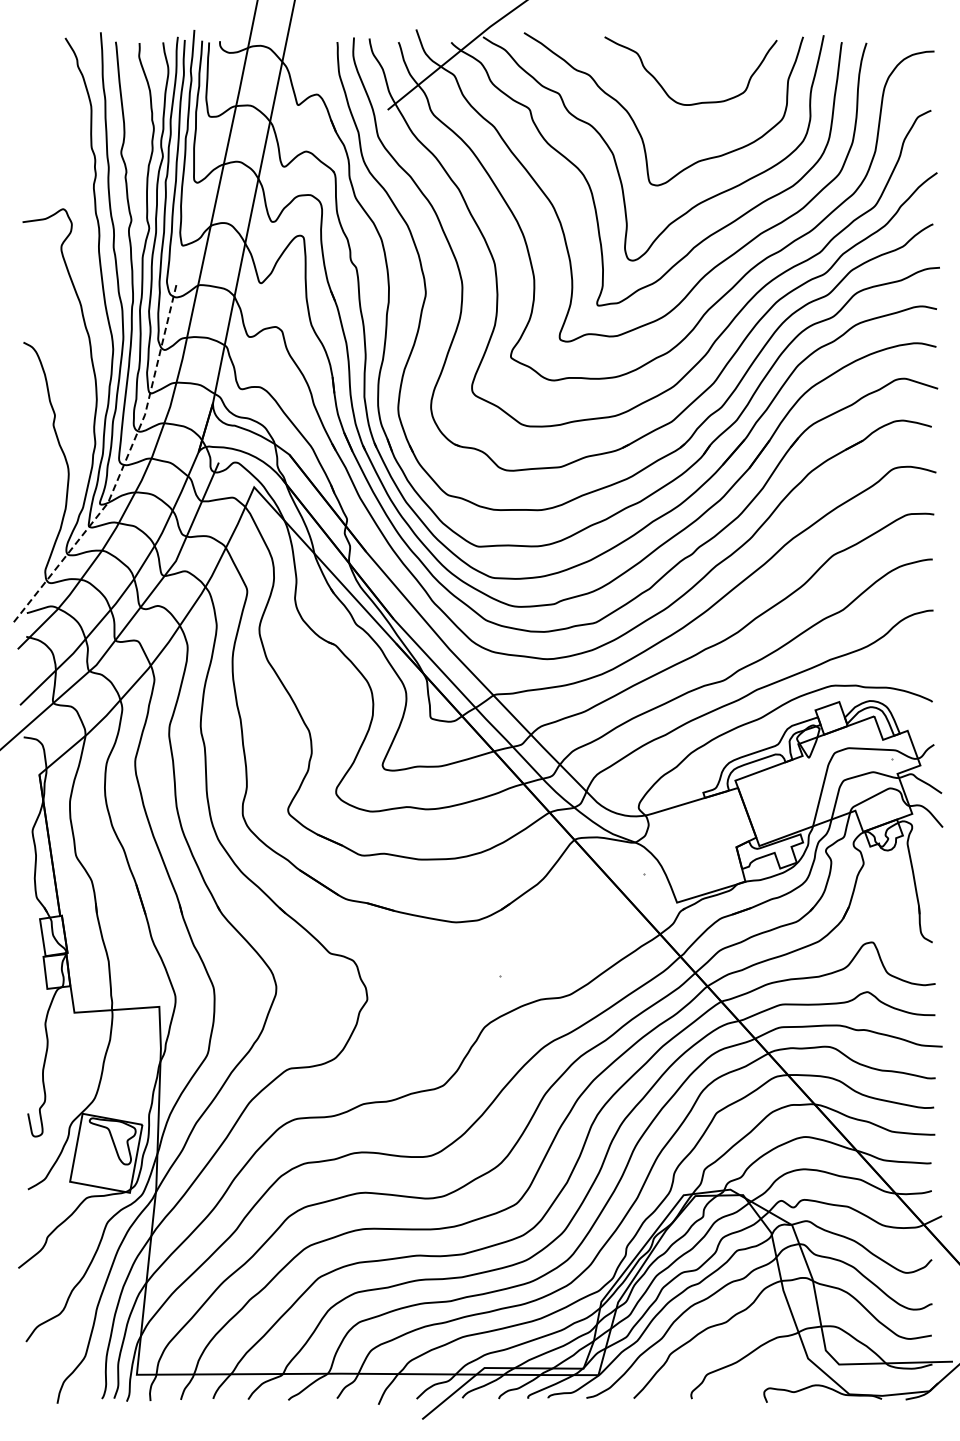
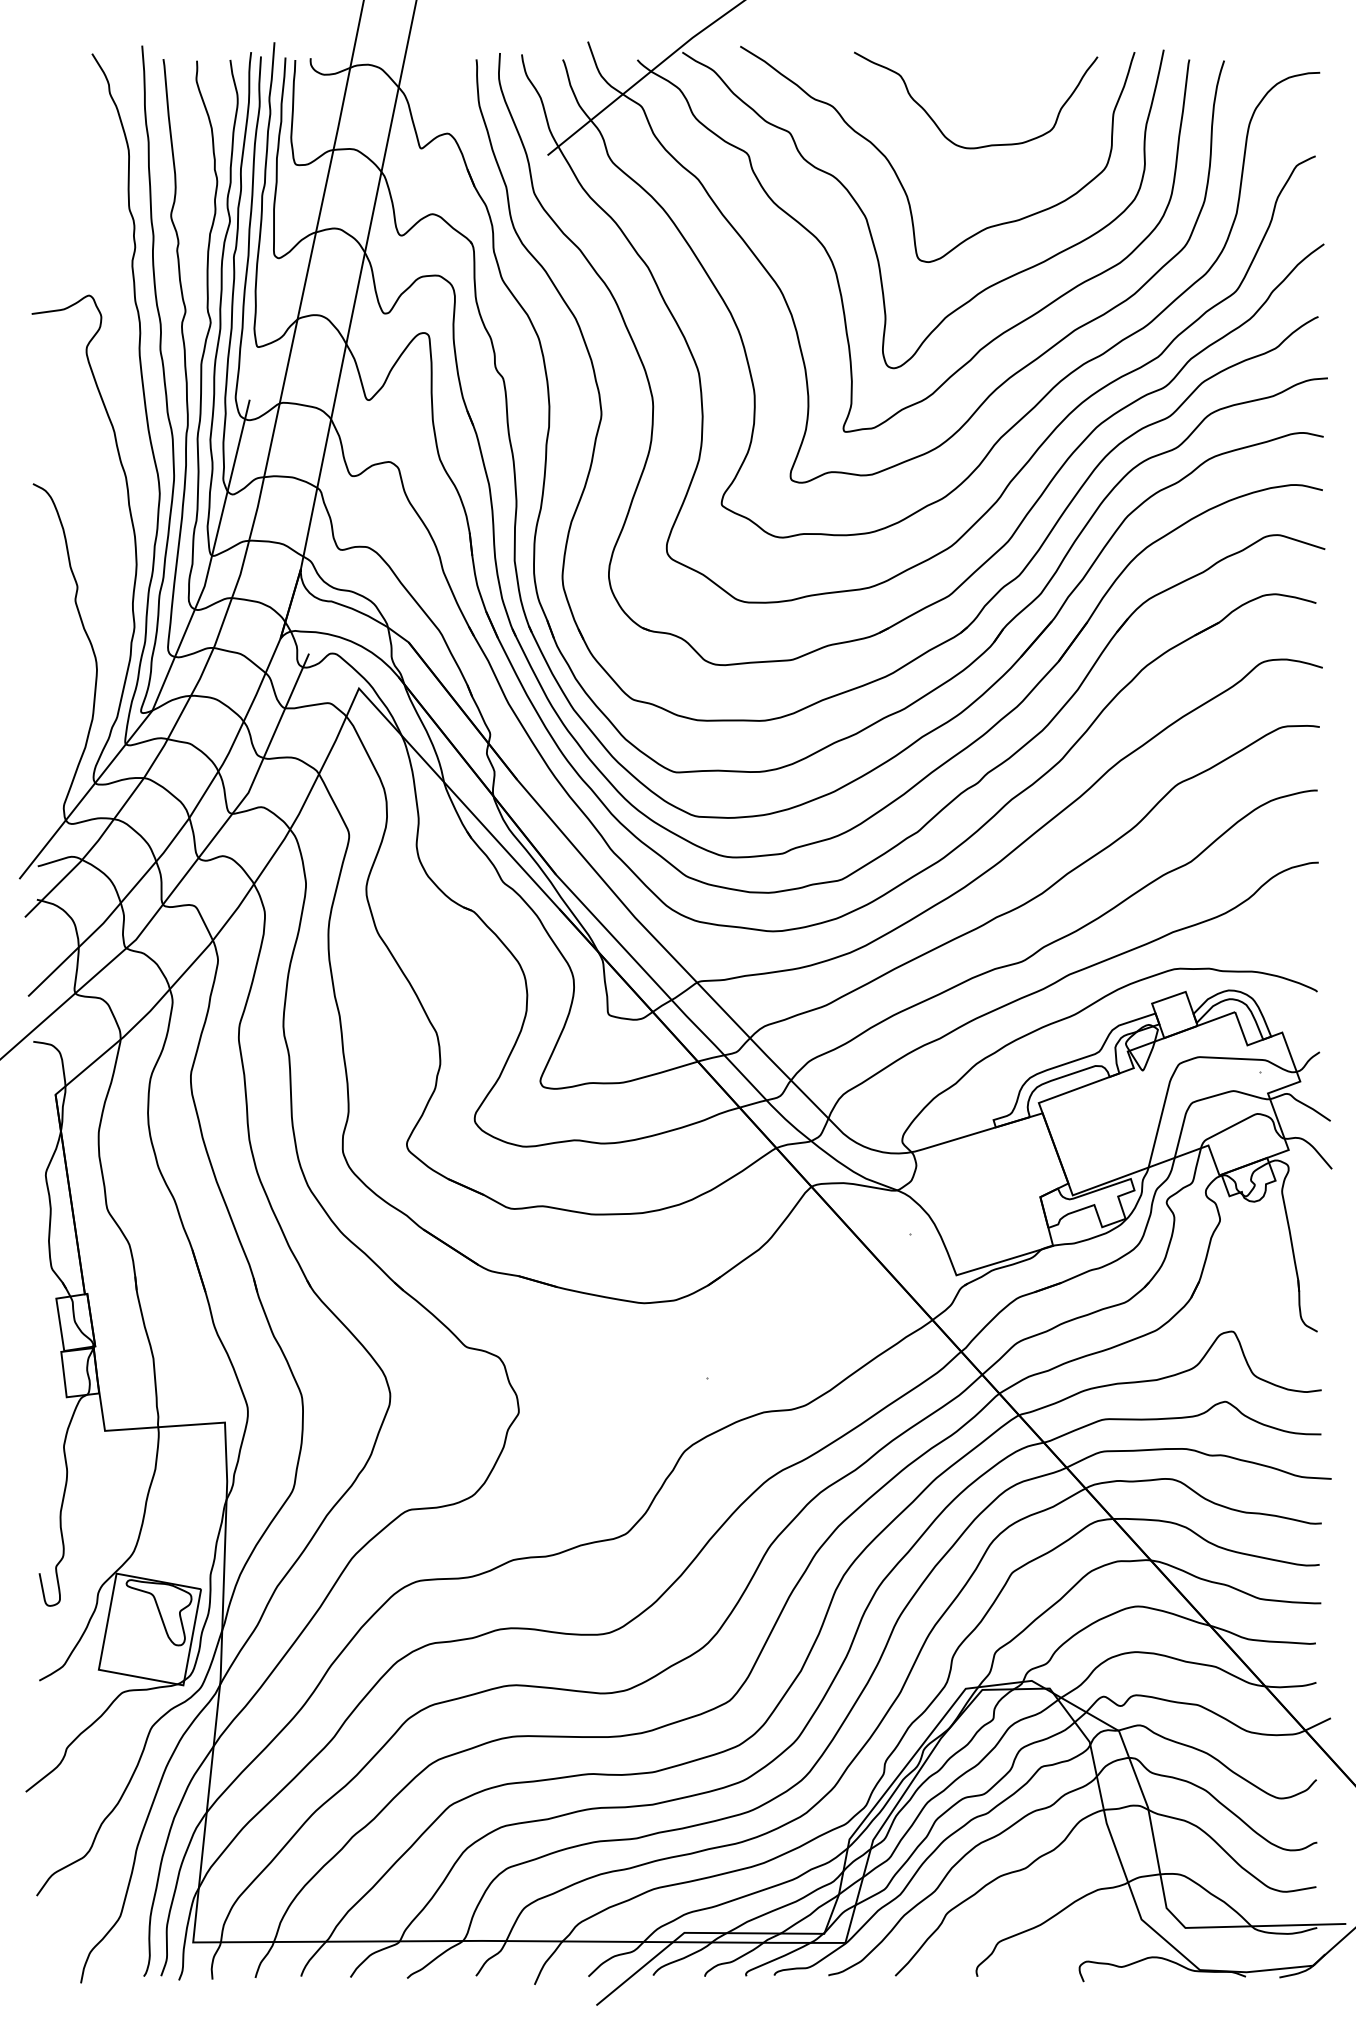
line: (123, 466) -> (174, 659), dashed -> solid

